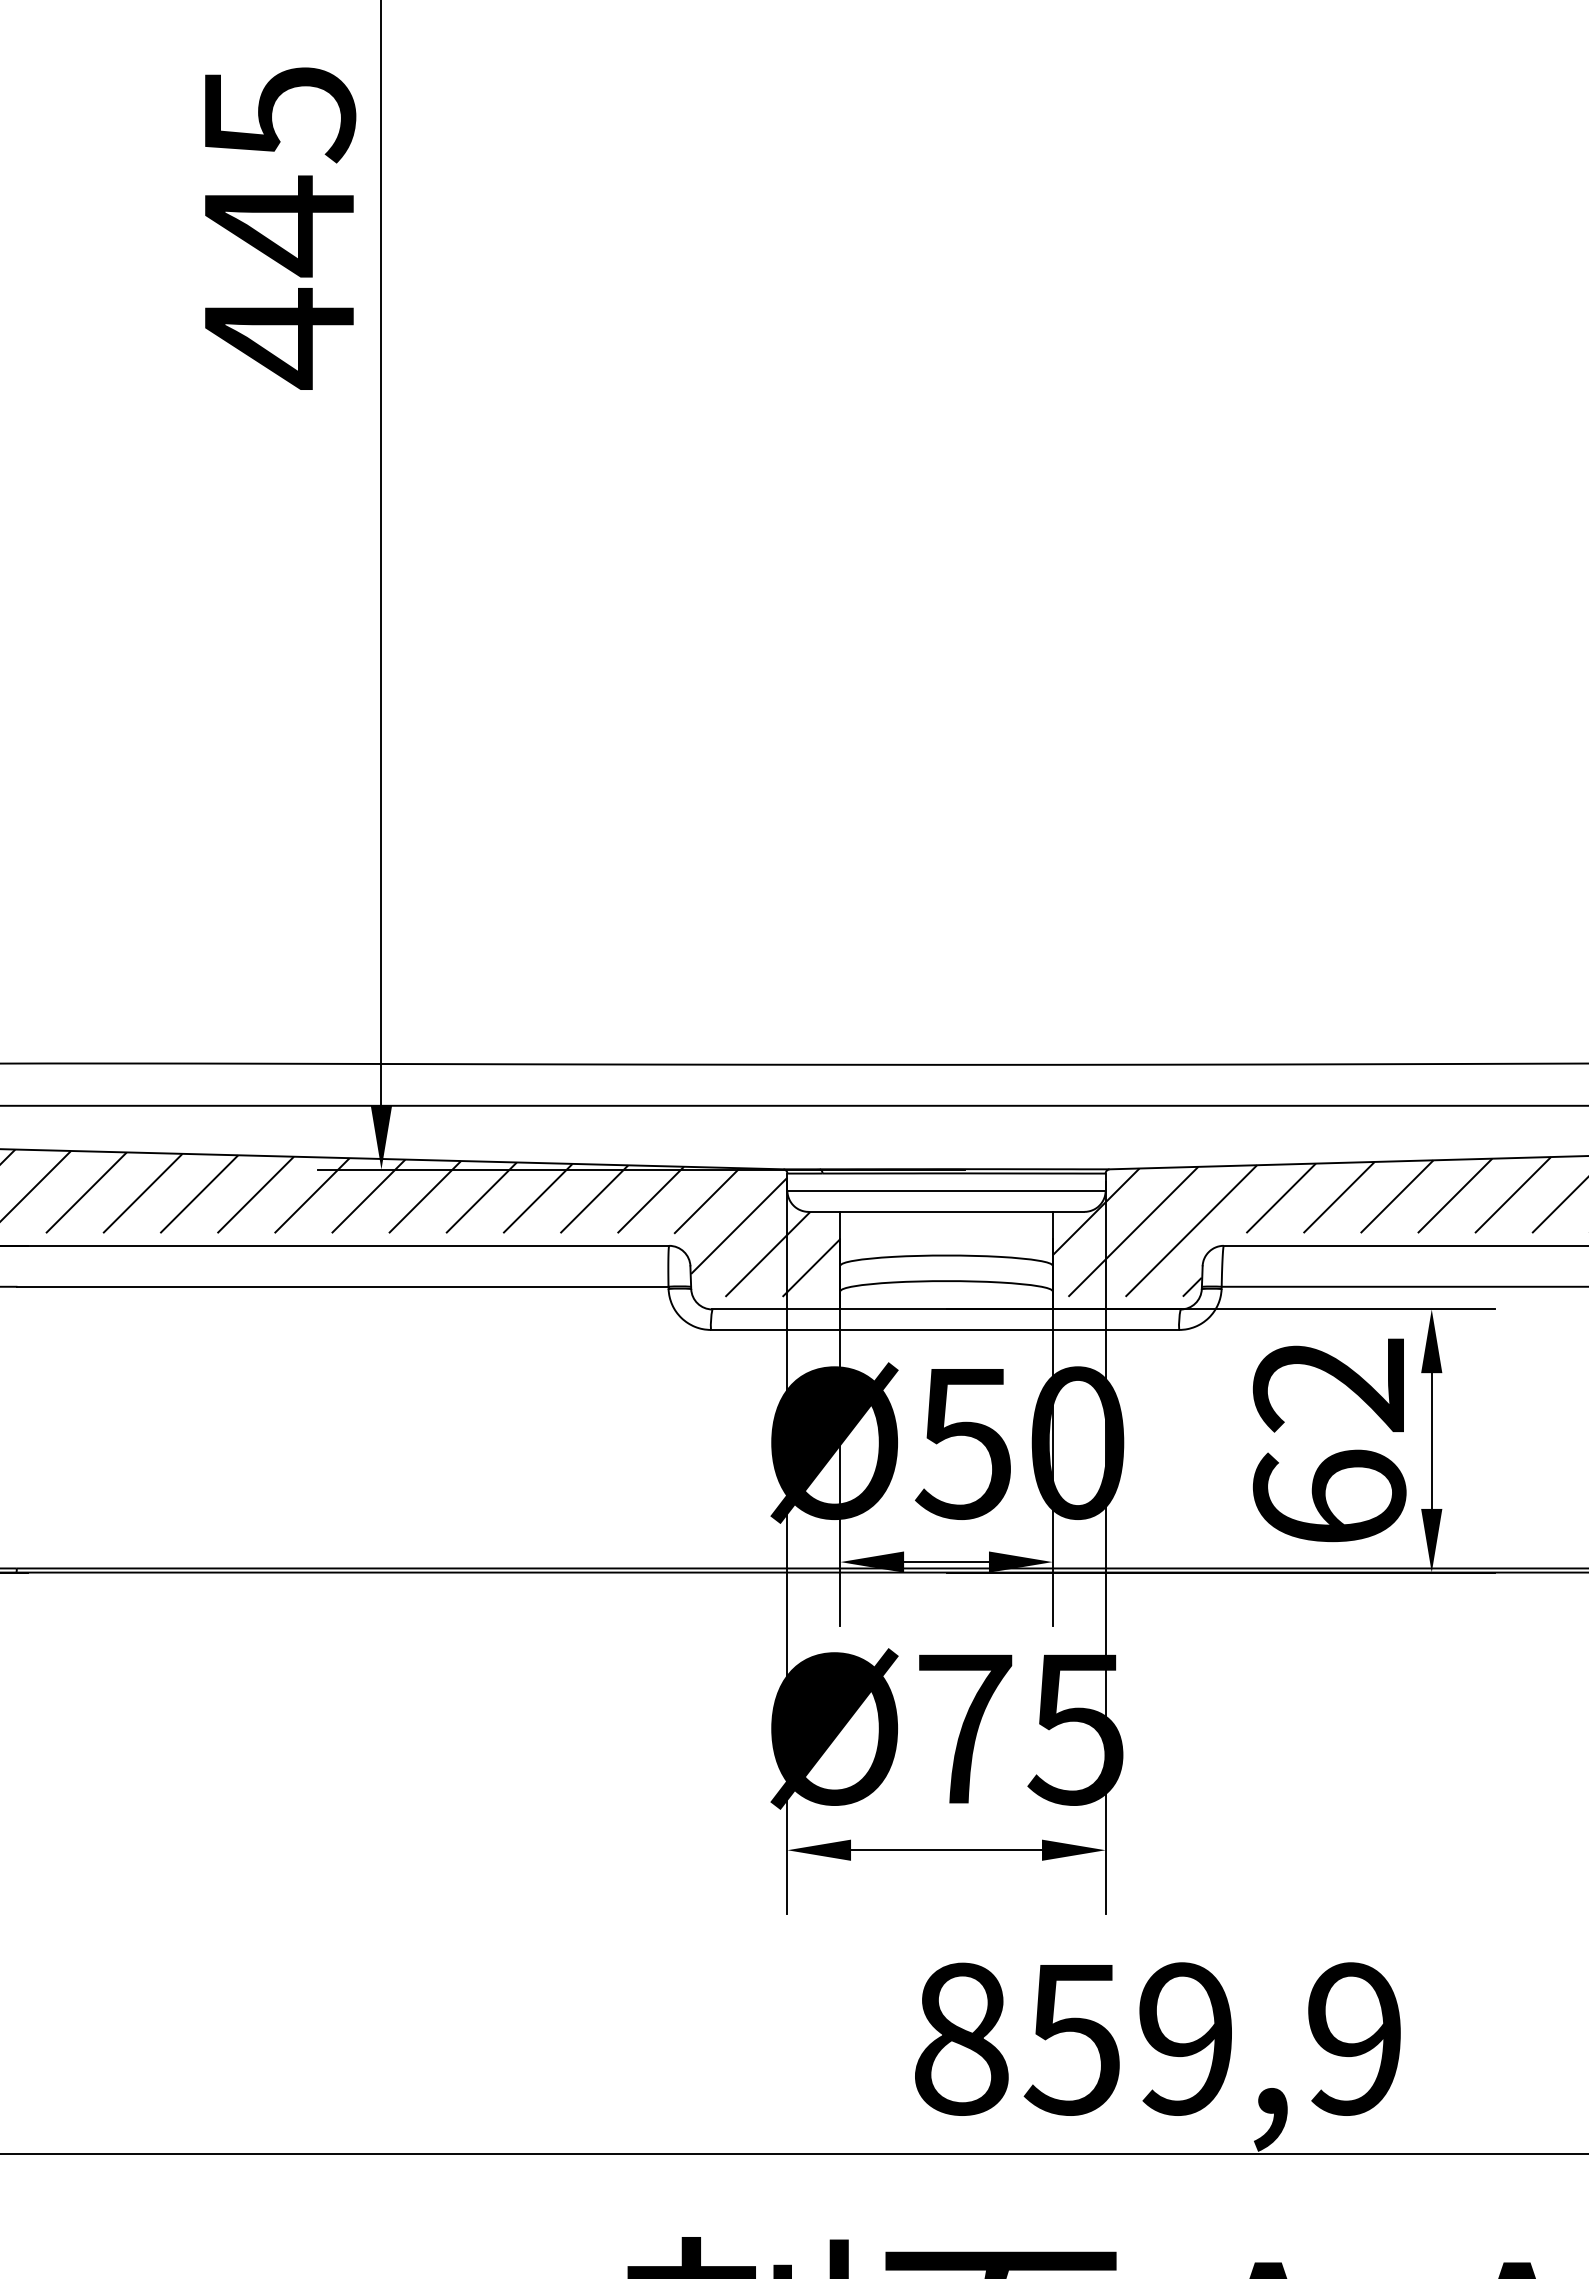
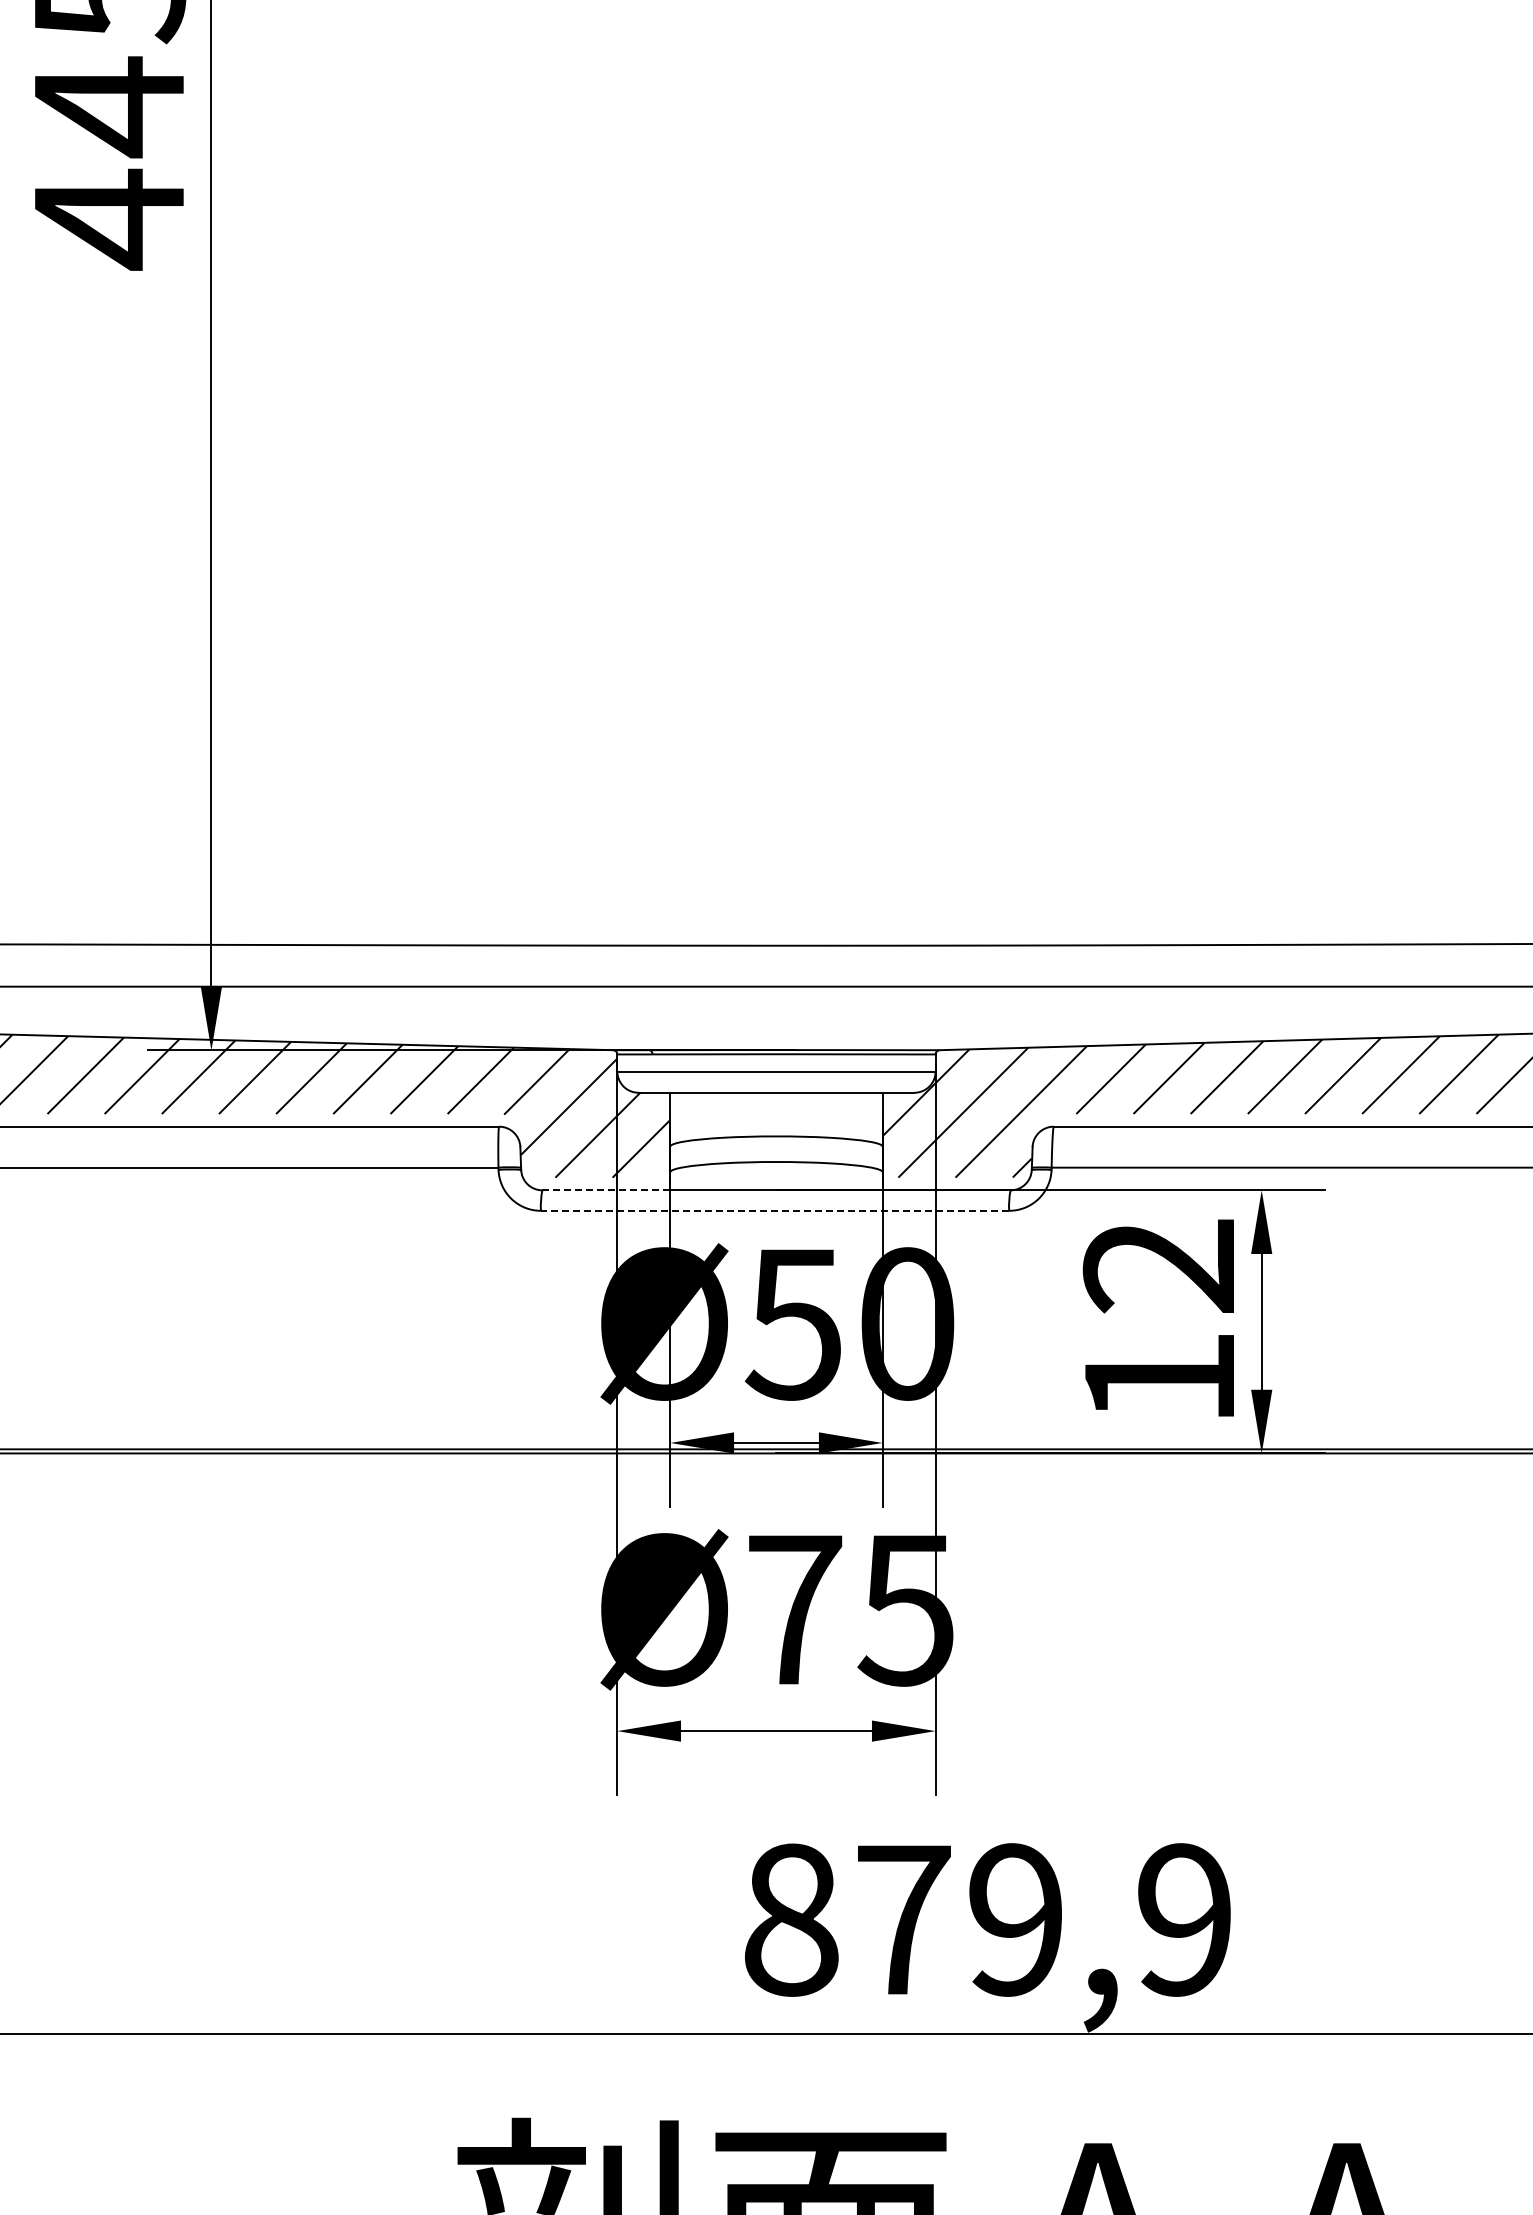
line: (776, 1309) -> (606, 1190), solid -> dashed
line: (944, 1329) -> (774, 1210), solid -> dashed
text: (1329, 1495) -> (1159, 1376), 62 -> 12
text: (1071, 2040) -> (901, 1921), 859,9 -> 879,9

